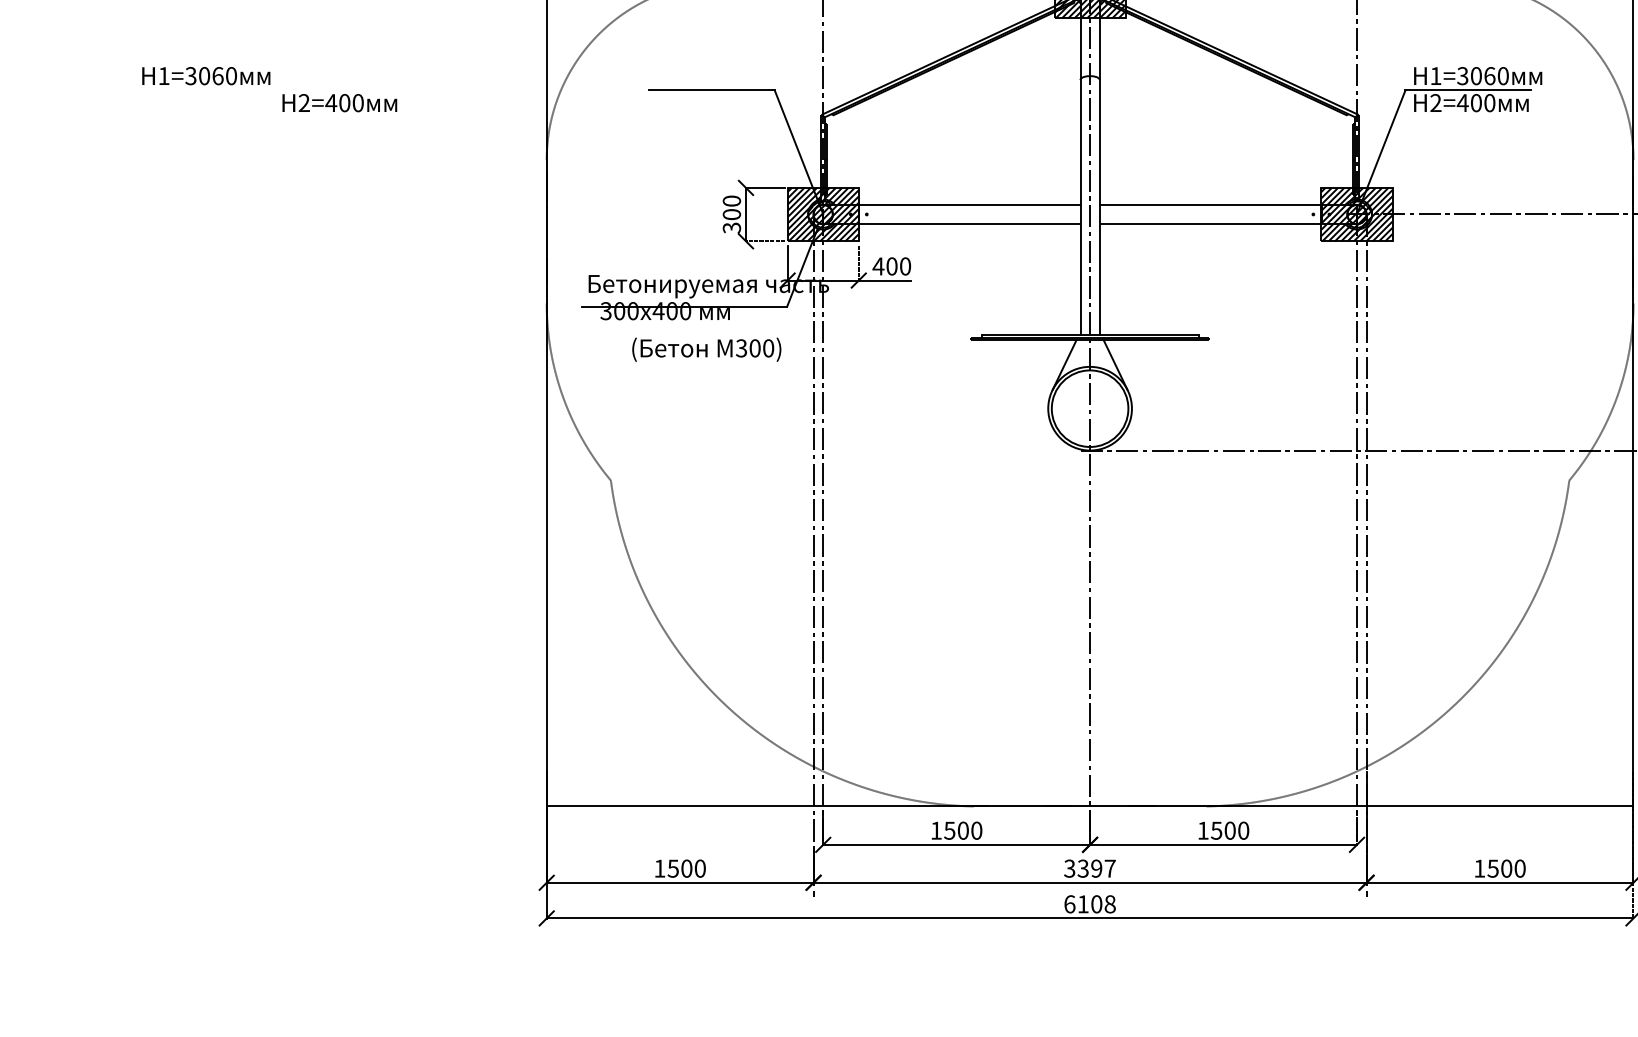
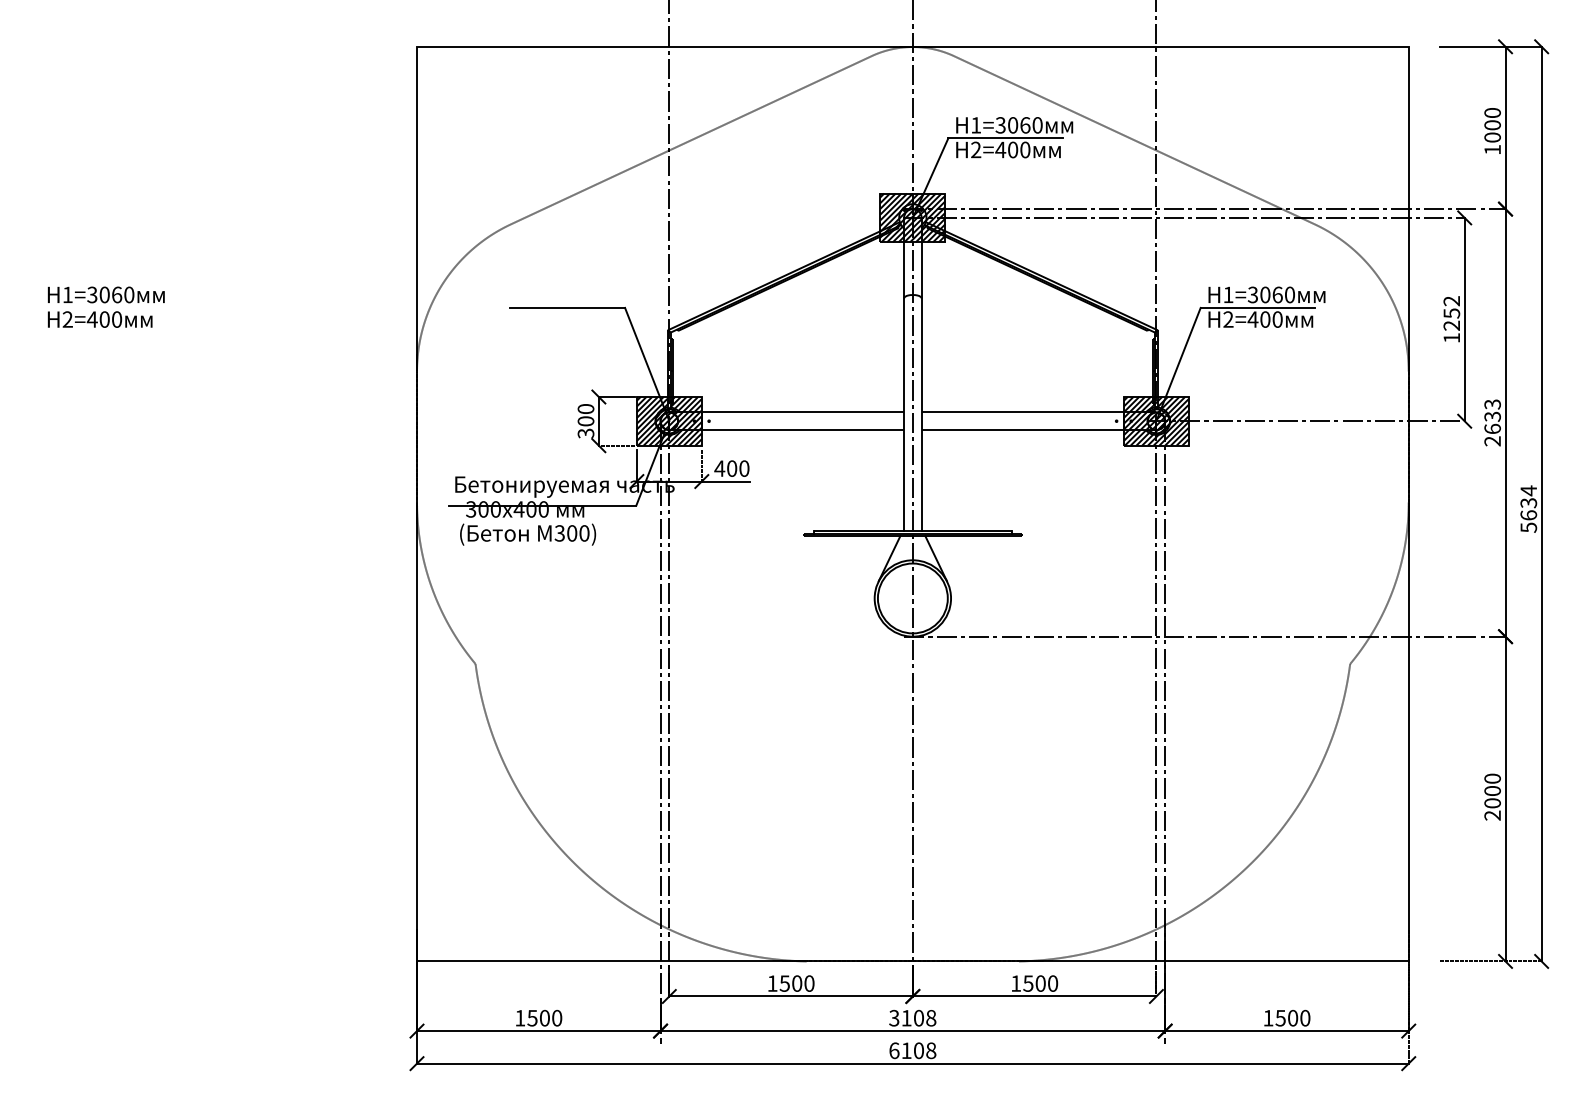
text: (339, 103) -> (99, 319), moved
text: (707, 349) -> (528, 534), moved
text: (1096, 867) -> (918, 1017), 3397 -> 3108

